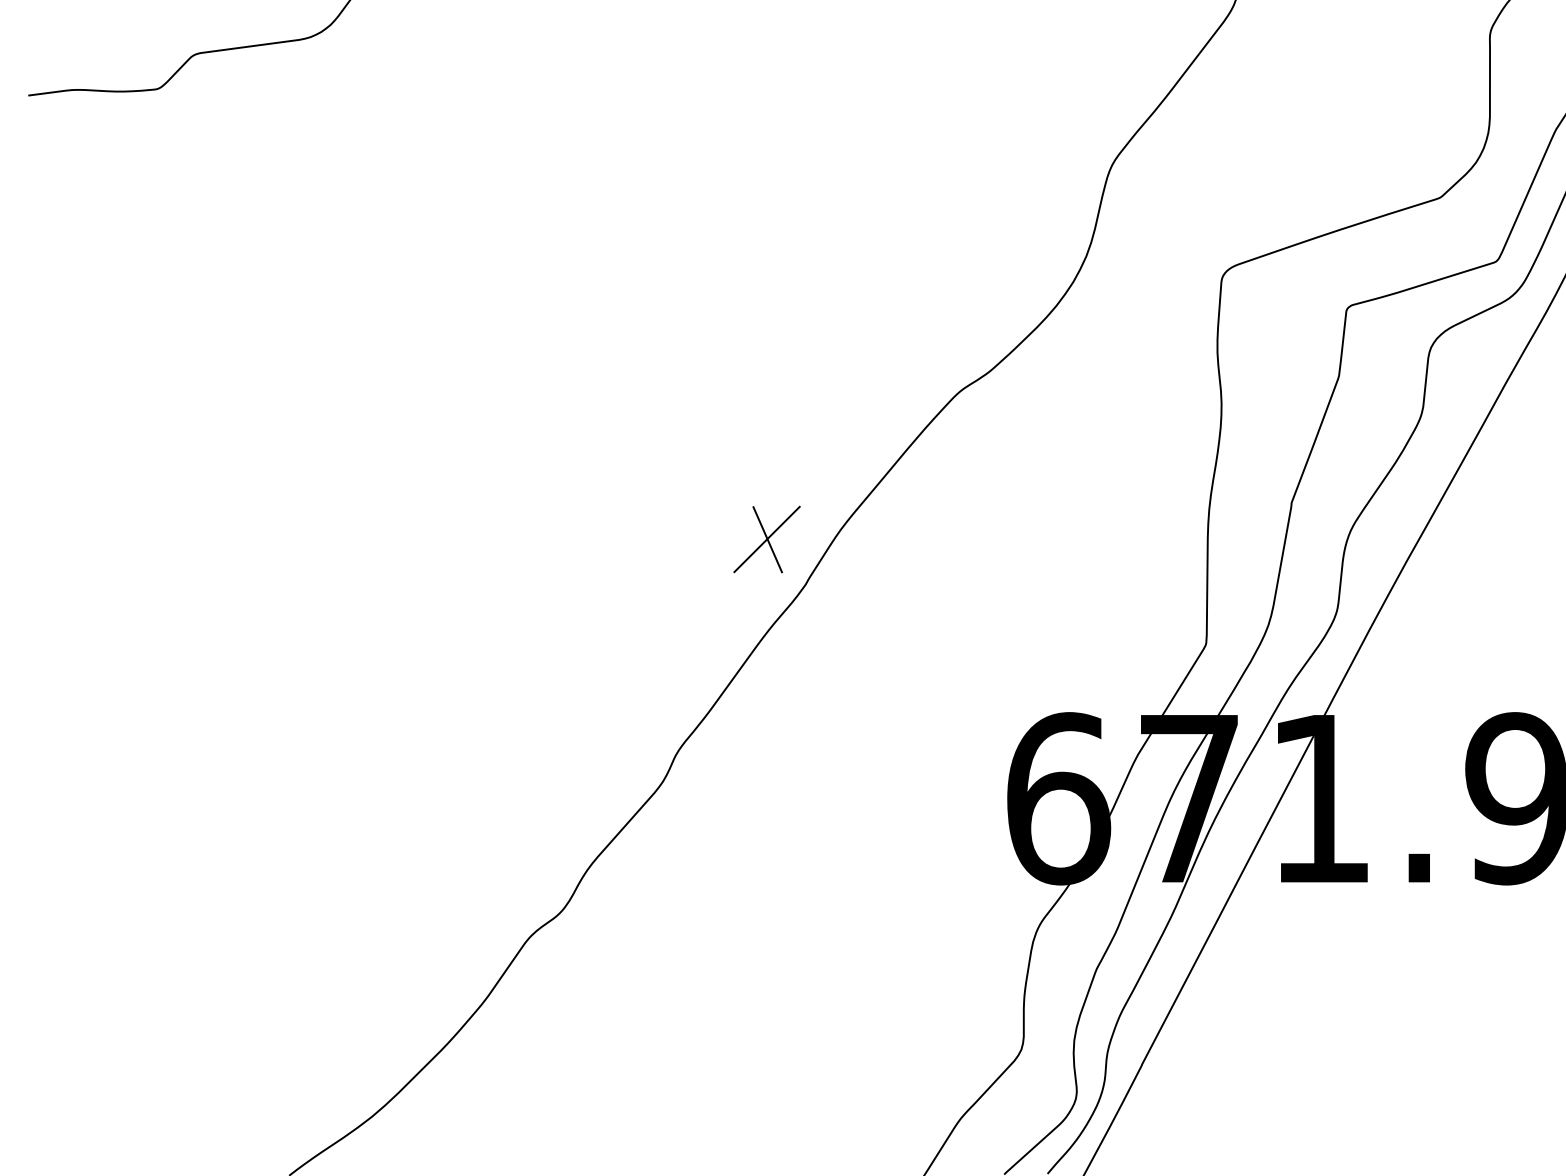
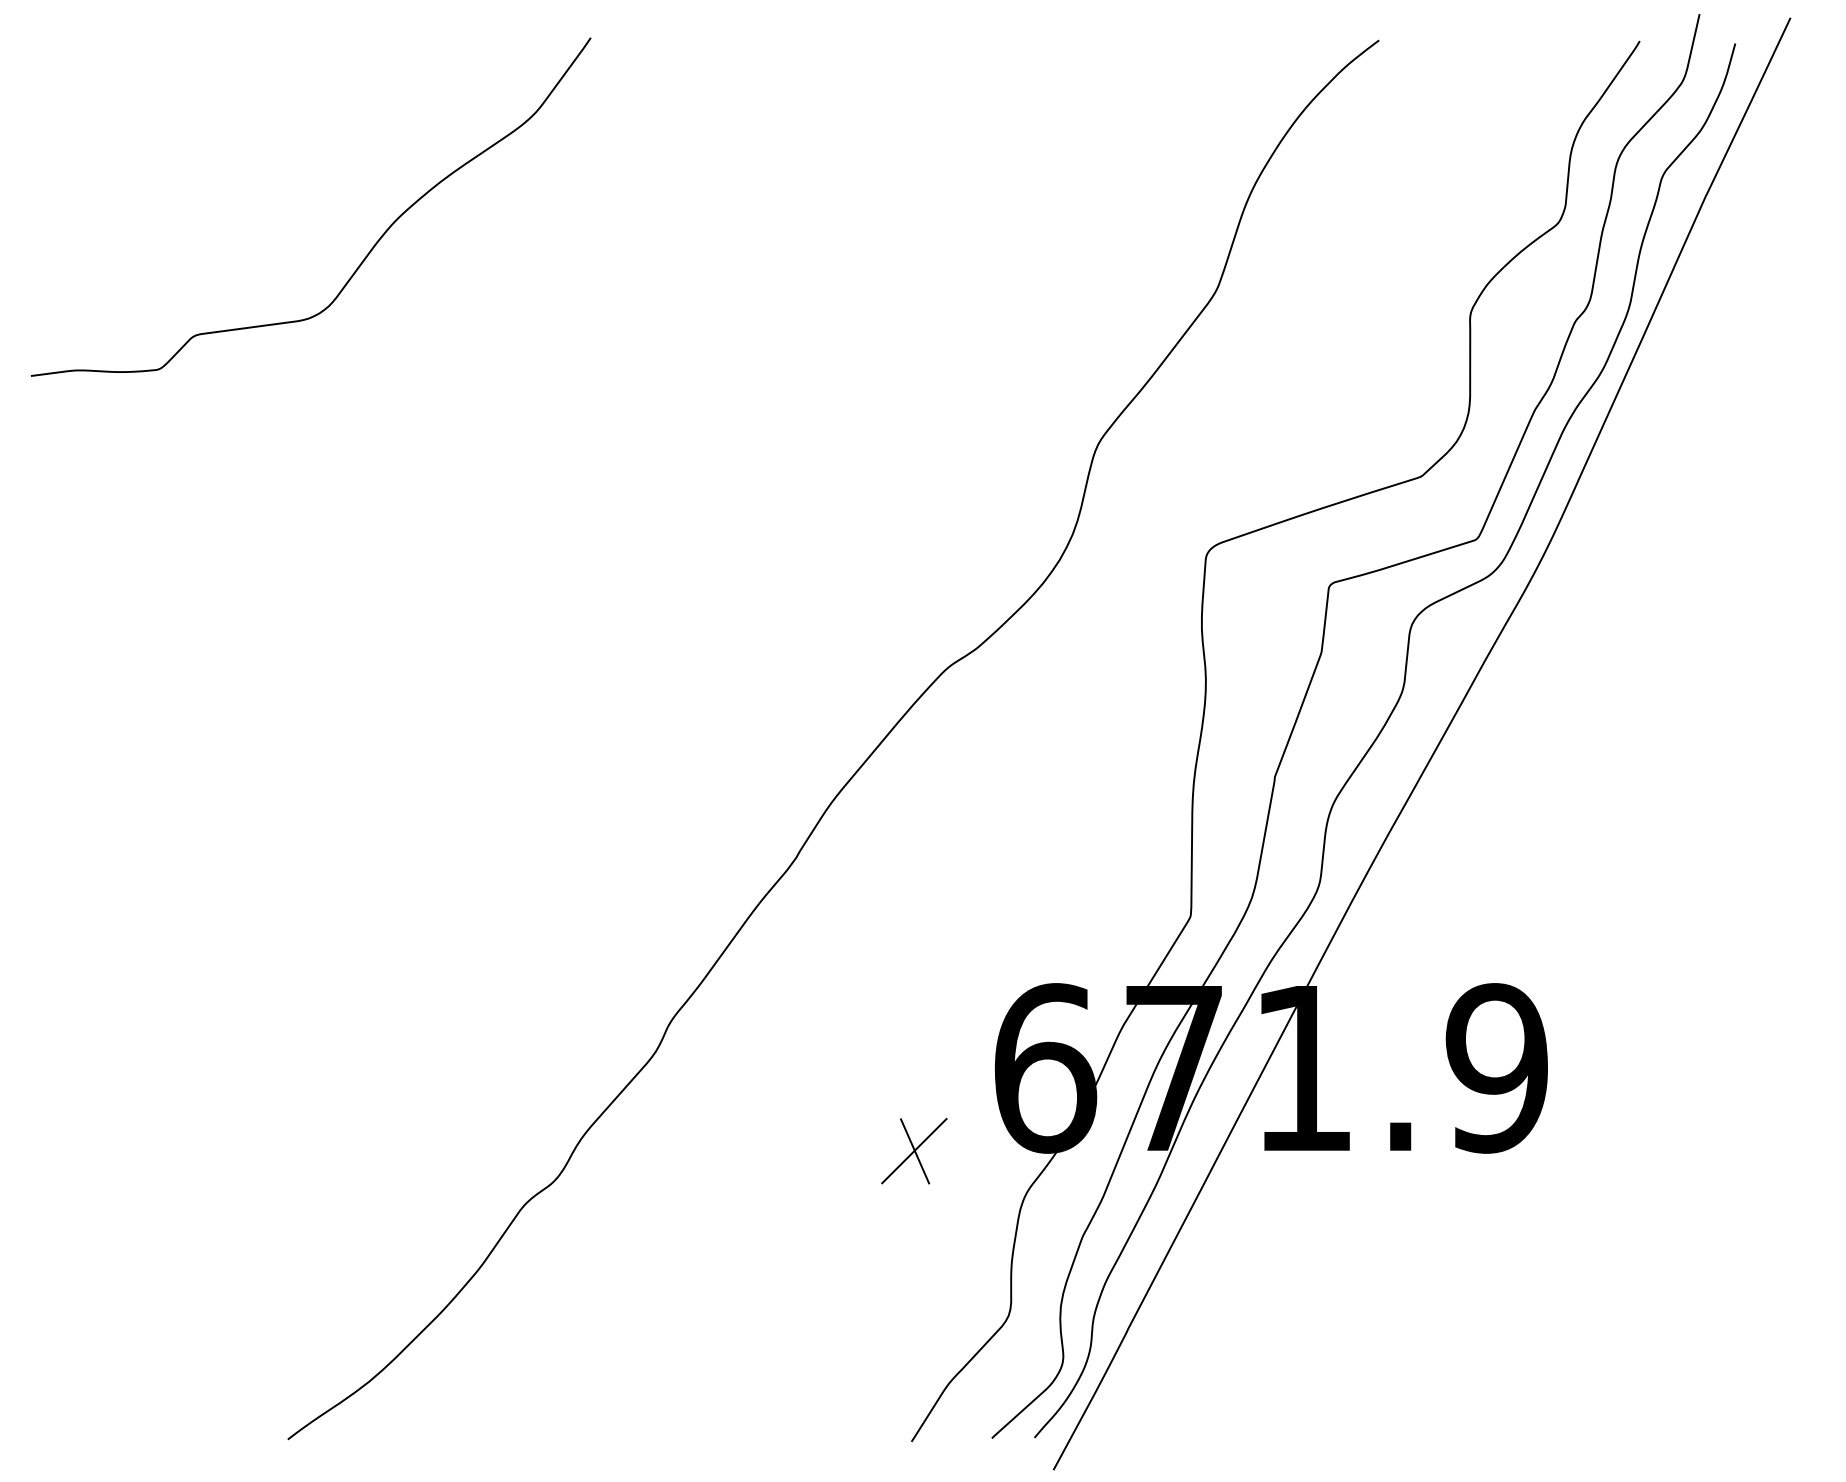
part: (767, 538) -> (914, 1150), moved

